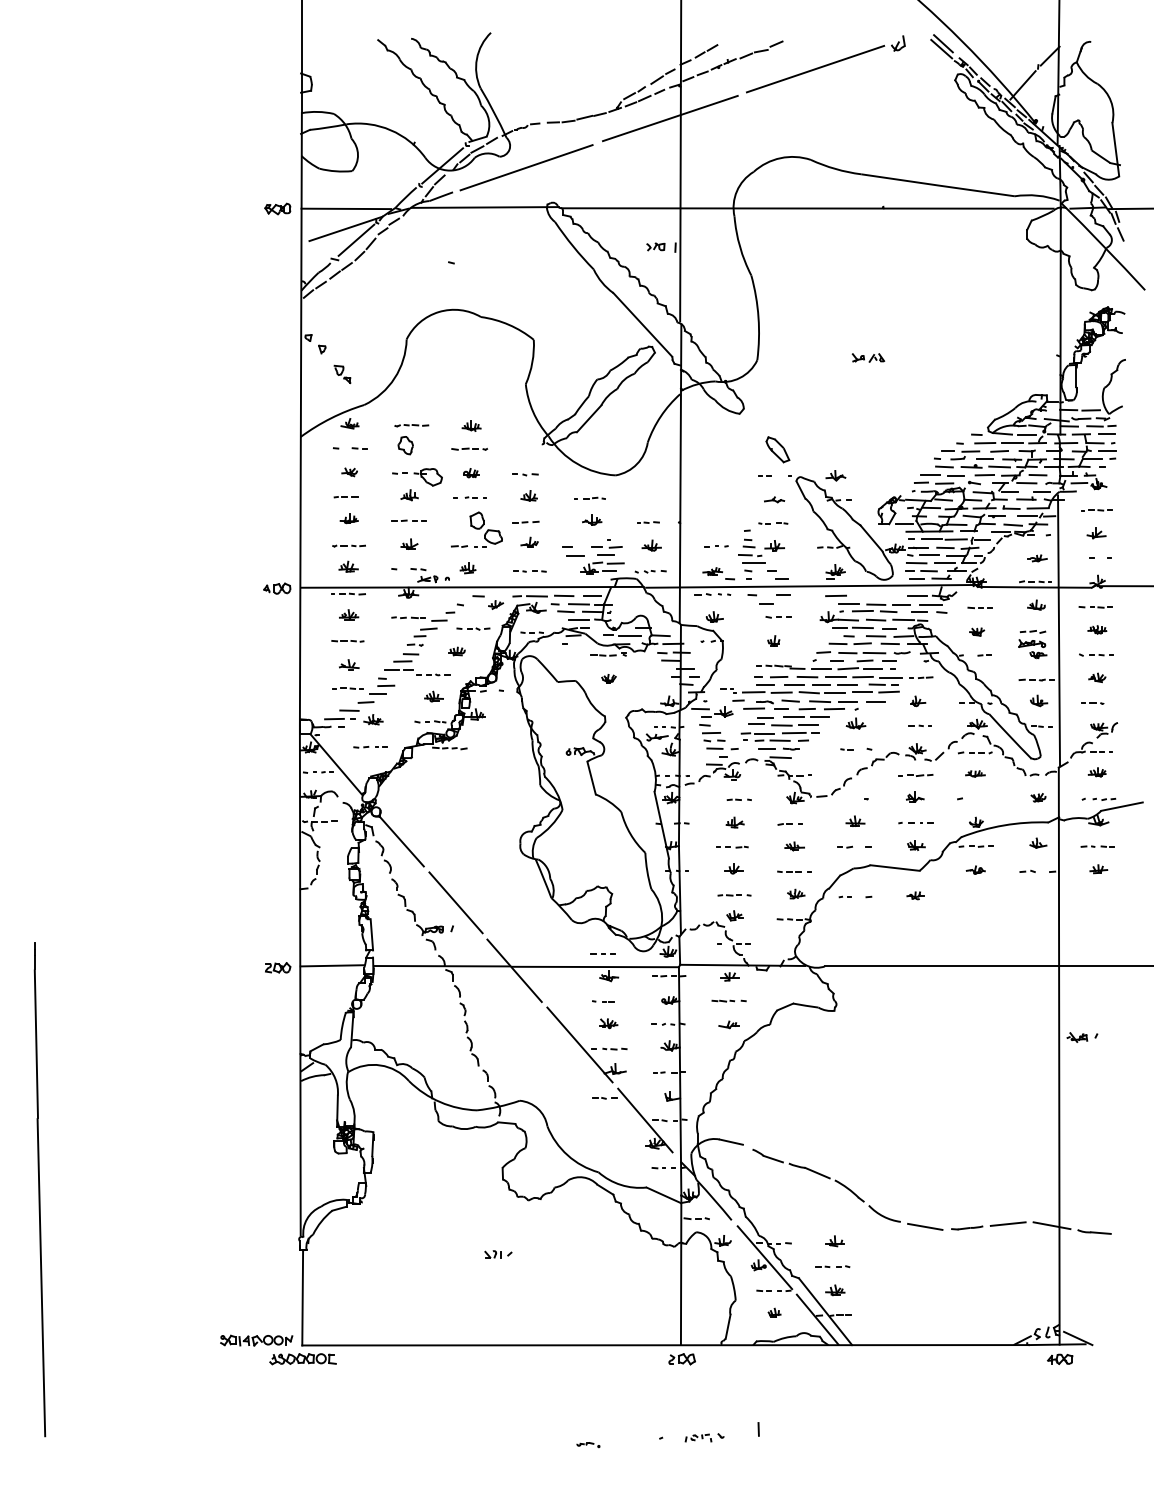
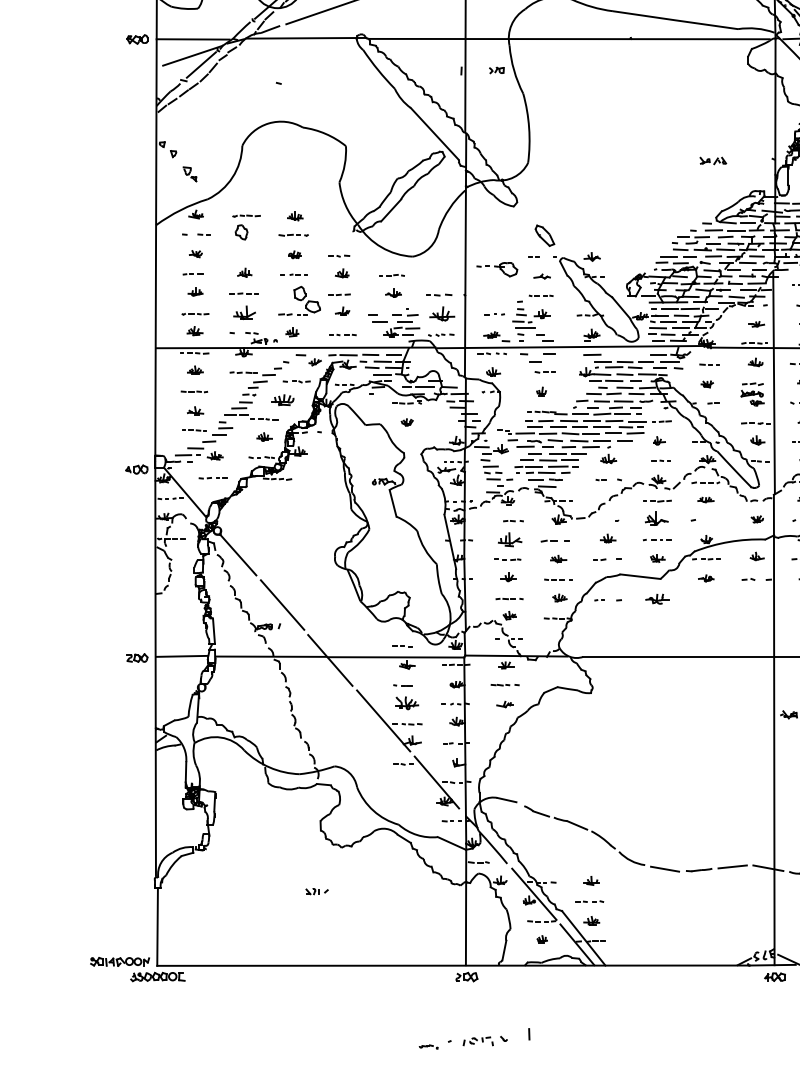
part: (655, 246) -> (496, 70), moved
part: (868, 357) -> (713, 160), moved
part: (417, 477) -> (497, 269), moved
part: (648, 522) -> (439, 295), size x1.4
part: (409, 543) -> (244, 312), size x1.6
part: (651, 545) -> (441, 313), size x1.6
part: (277, 588) -> (137, 469), moved
part: (456, 651) -> (282, 400), size x1.6
part: (915, 796) -> (657, 518), size x1.6
part: (734, 822) -> (509, 539), size x1.6
part: (789, 824) -> (554, 541), size x1.4
part: (915, 895) -> (657, 599), size x1.6
part: (608, 1023) -> (406, 703), size x1.6
part: (704, 1437) -> (485, 1040), size x1.4
part: (588, 1445) -> (428, 1047), moved

